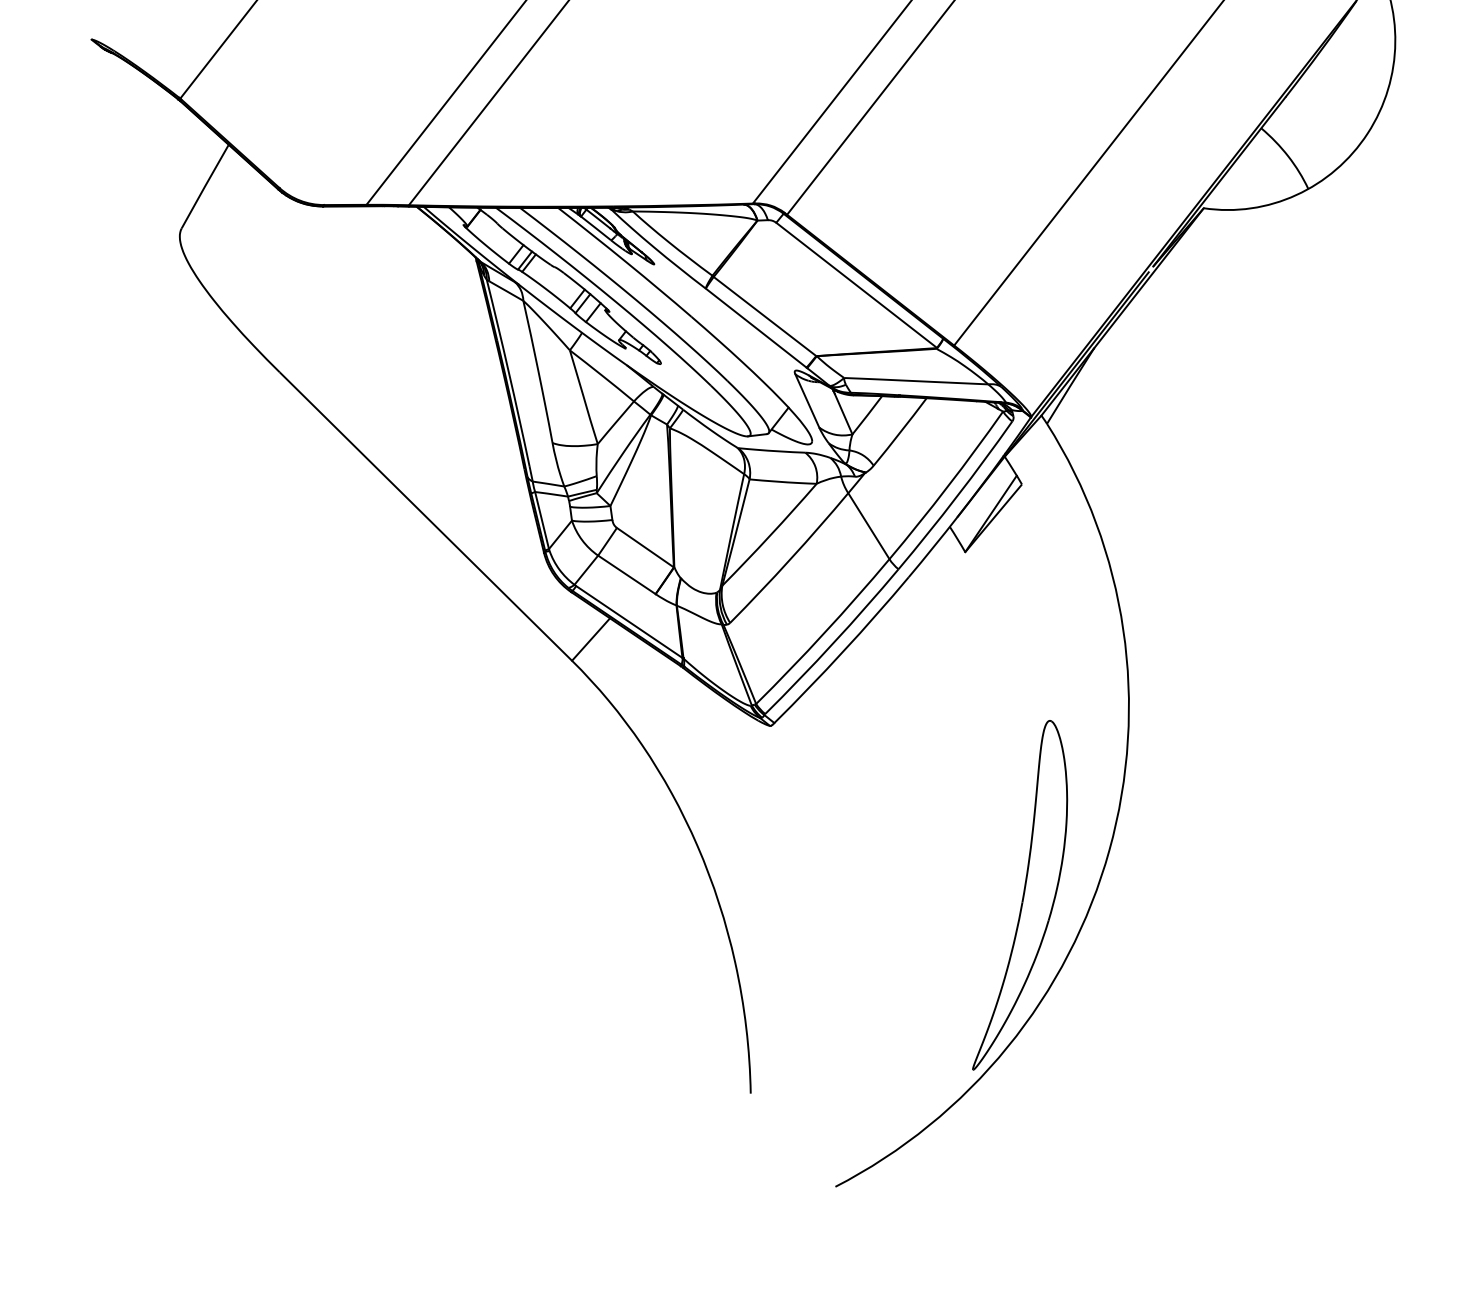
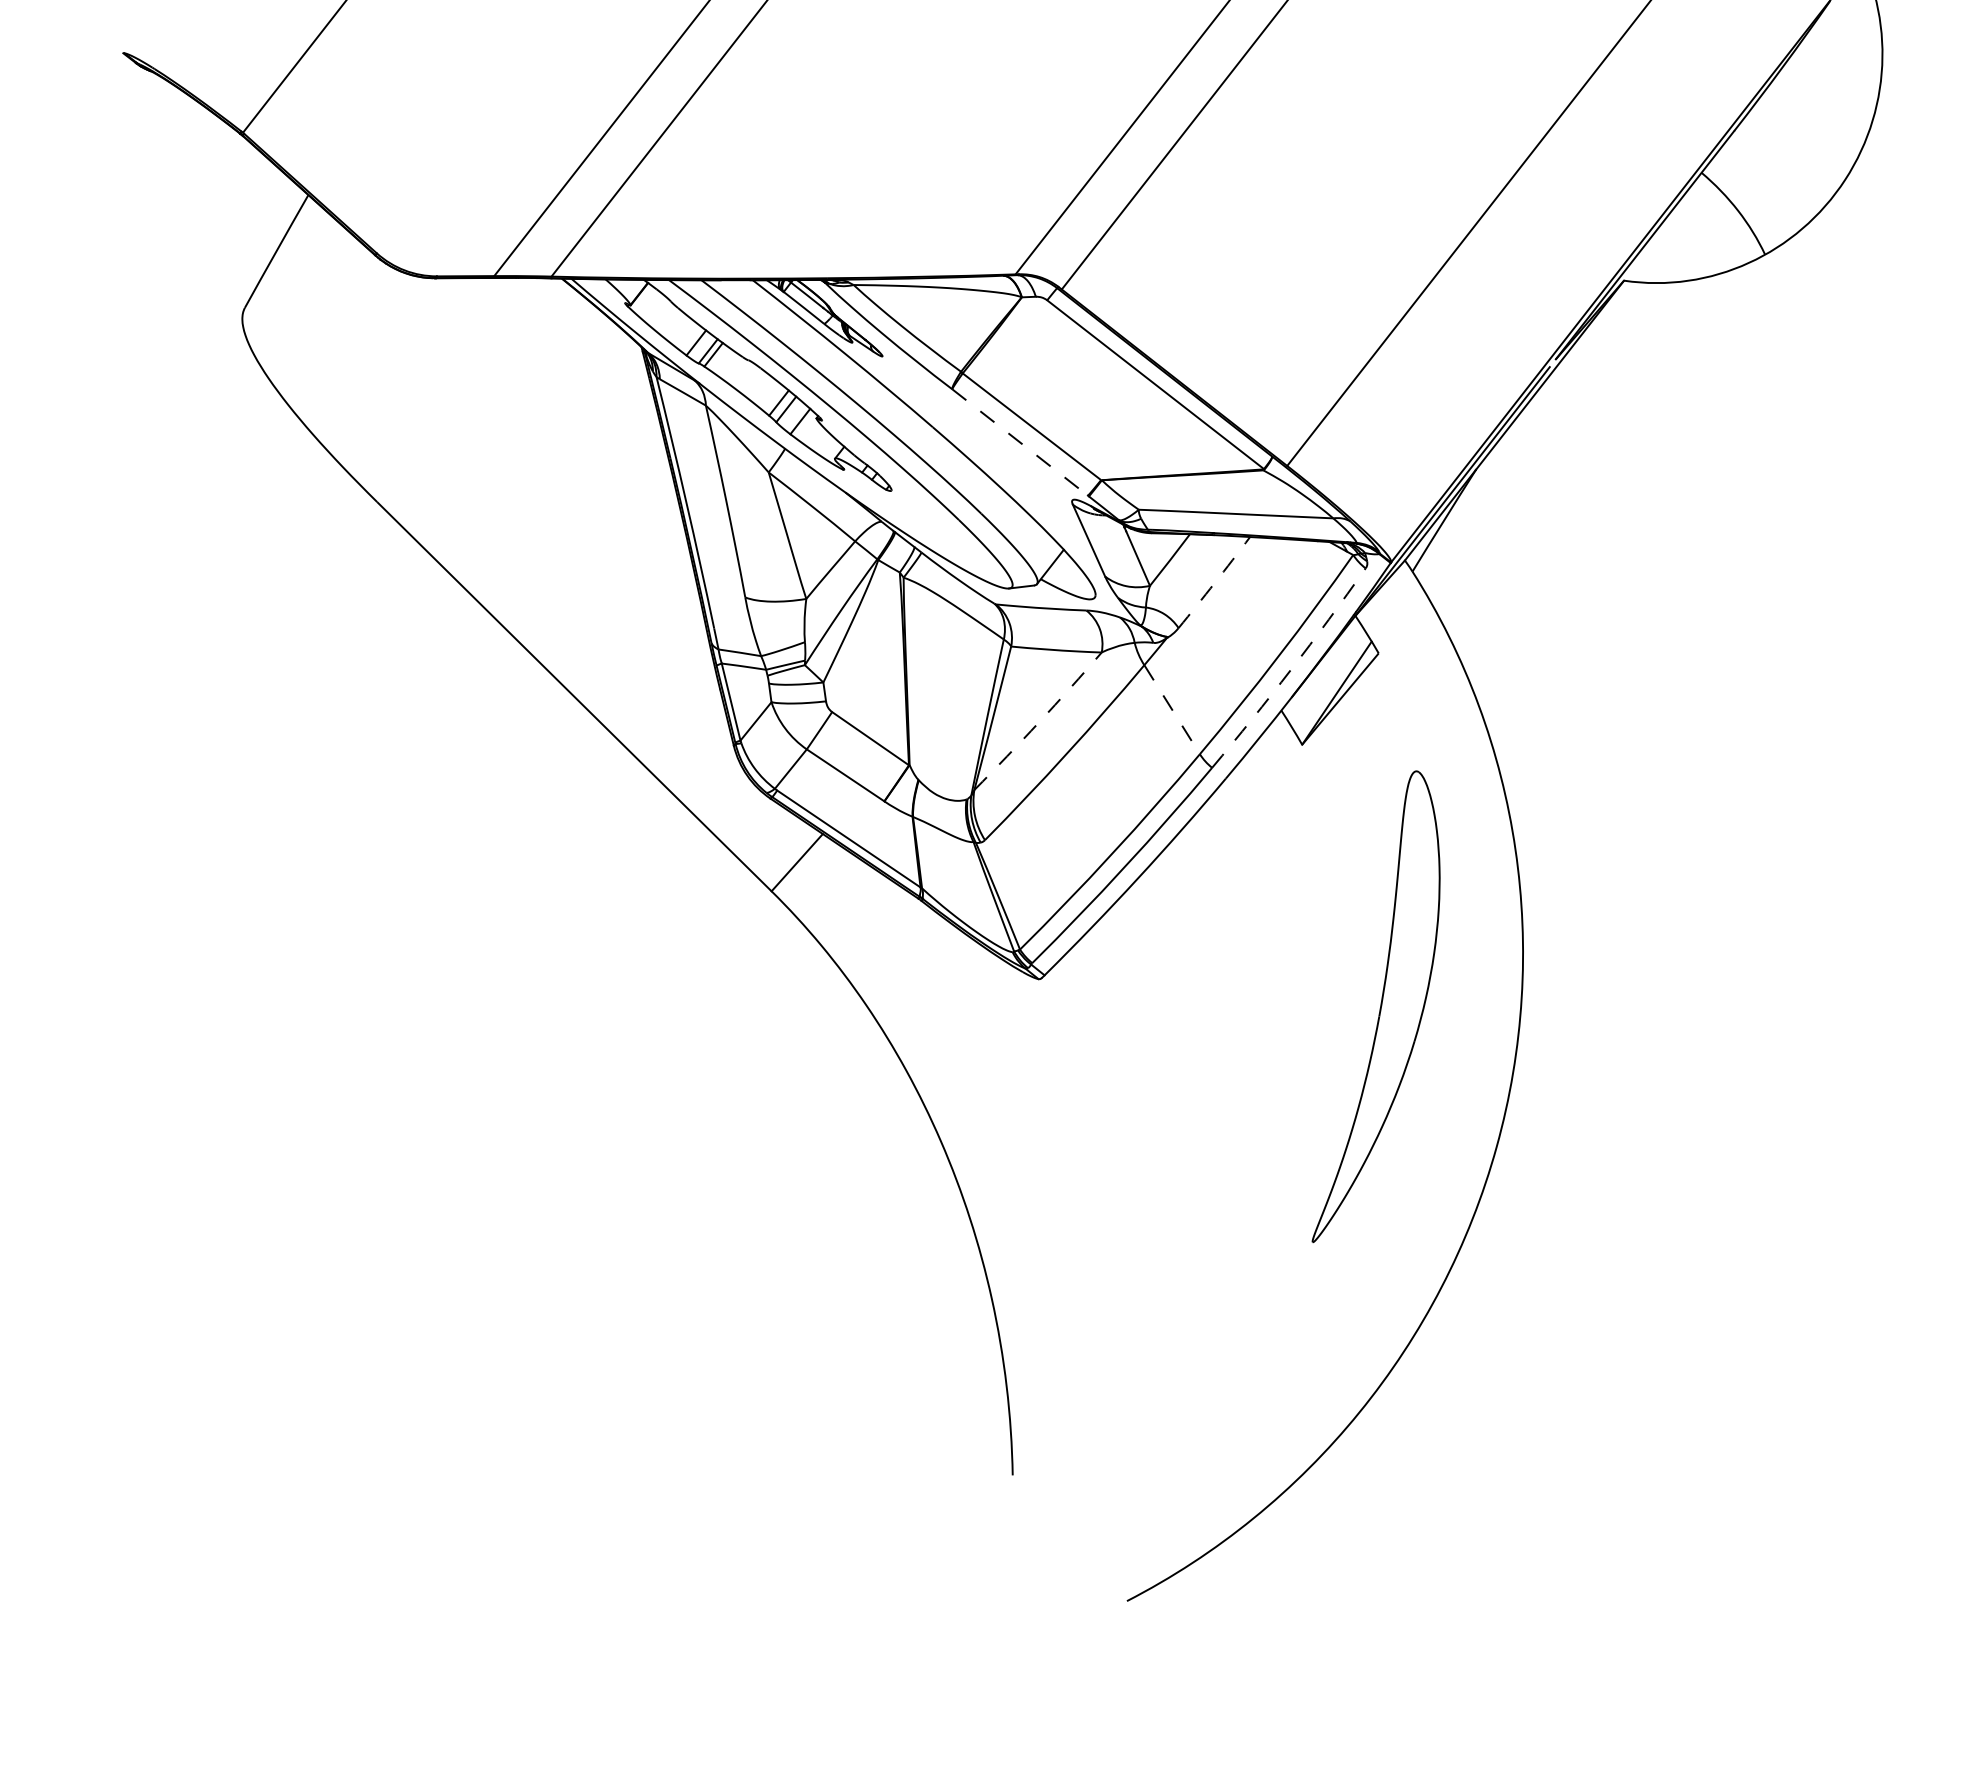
line: (756, 328) -> (1020, 442), solid -> dashed
arc: (900, 431) -> (1214, 582), solid -> dashed
arc: (957, 496) -> (1291, 669), solid -> dashed
line: (869, 526) -> (1172, 710), solid -> dashed
arc: (770, 535) -> (1039, 722), solid -> dashed
part: (1019, 895) -> (1375, 1006), moved

